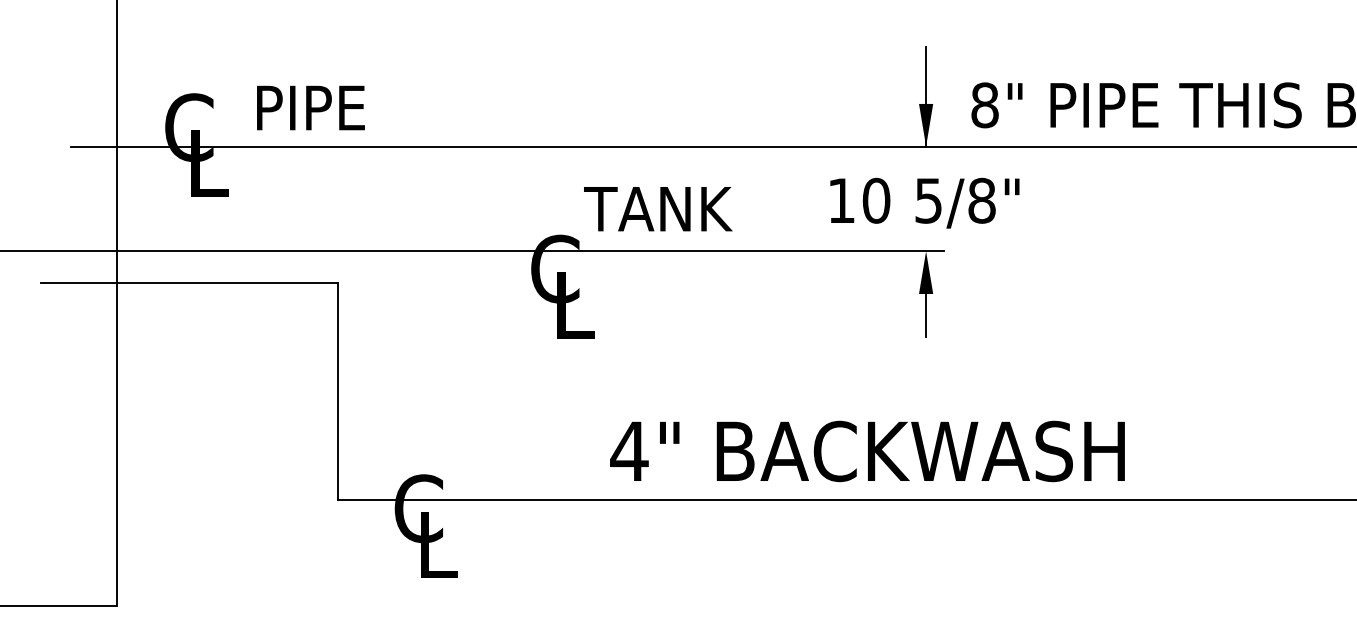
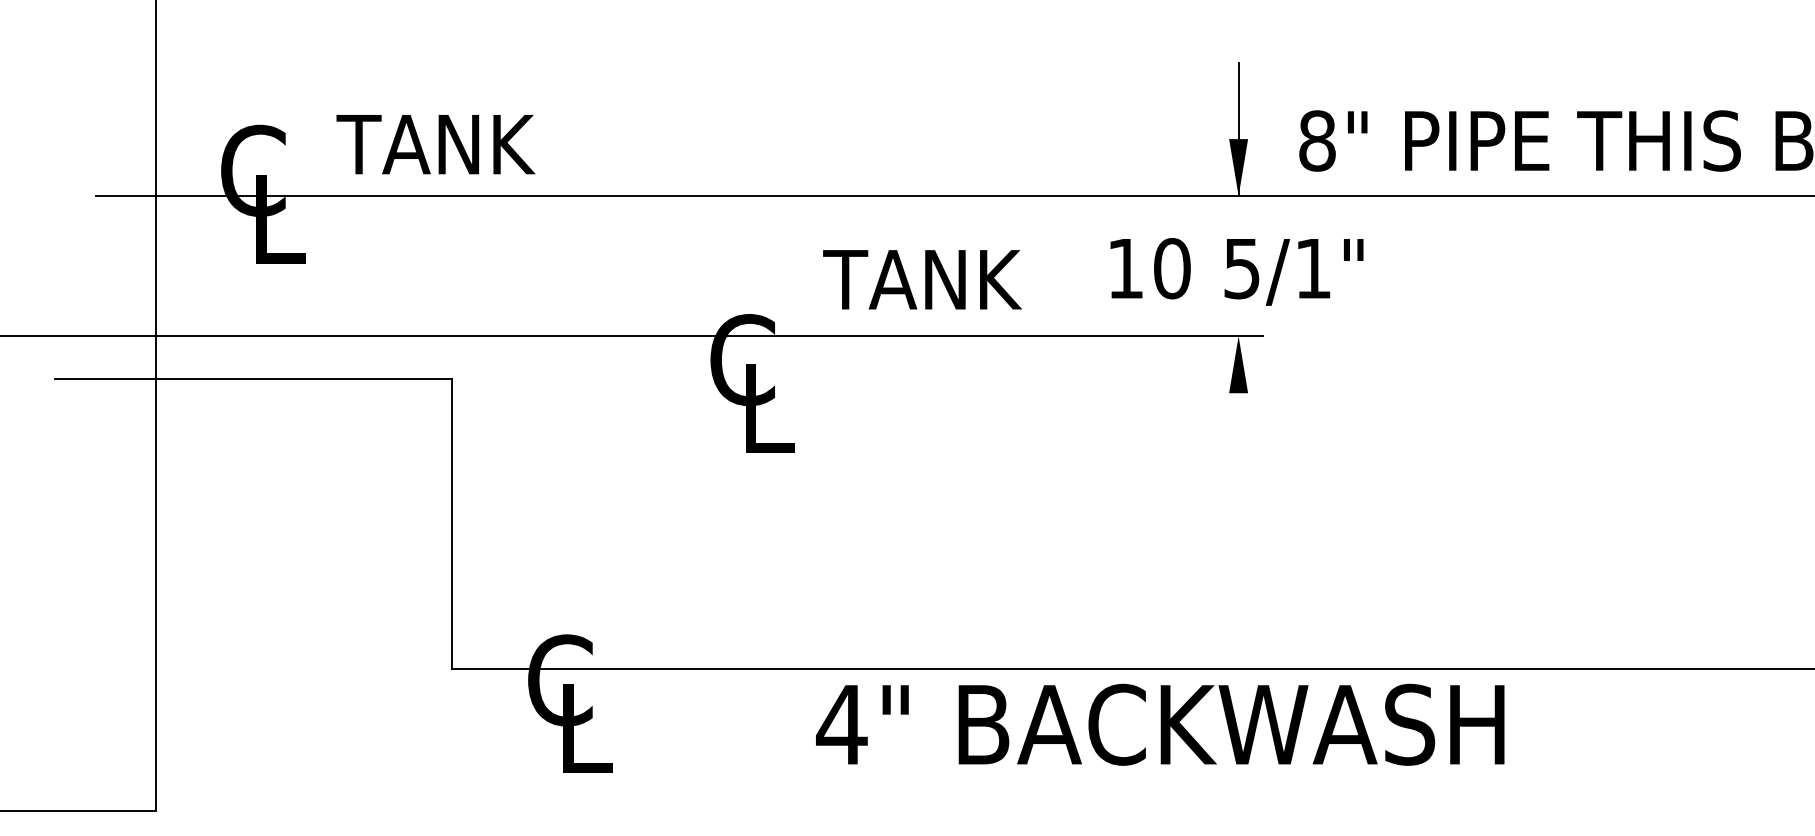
text: (325, 107) -> (435, 144), PIPE -> TANK
text: (982, 200) -> (1313, 268), 5/8" -> 5/1"
text: (658, 208) -> (922, 279), moved
line: (926, 315) -> (1238, 421), removed
text: (867, 451) -> (1160, 724), moved

